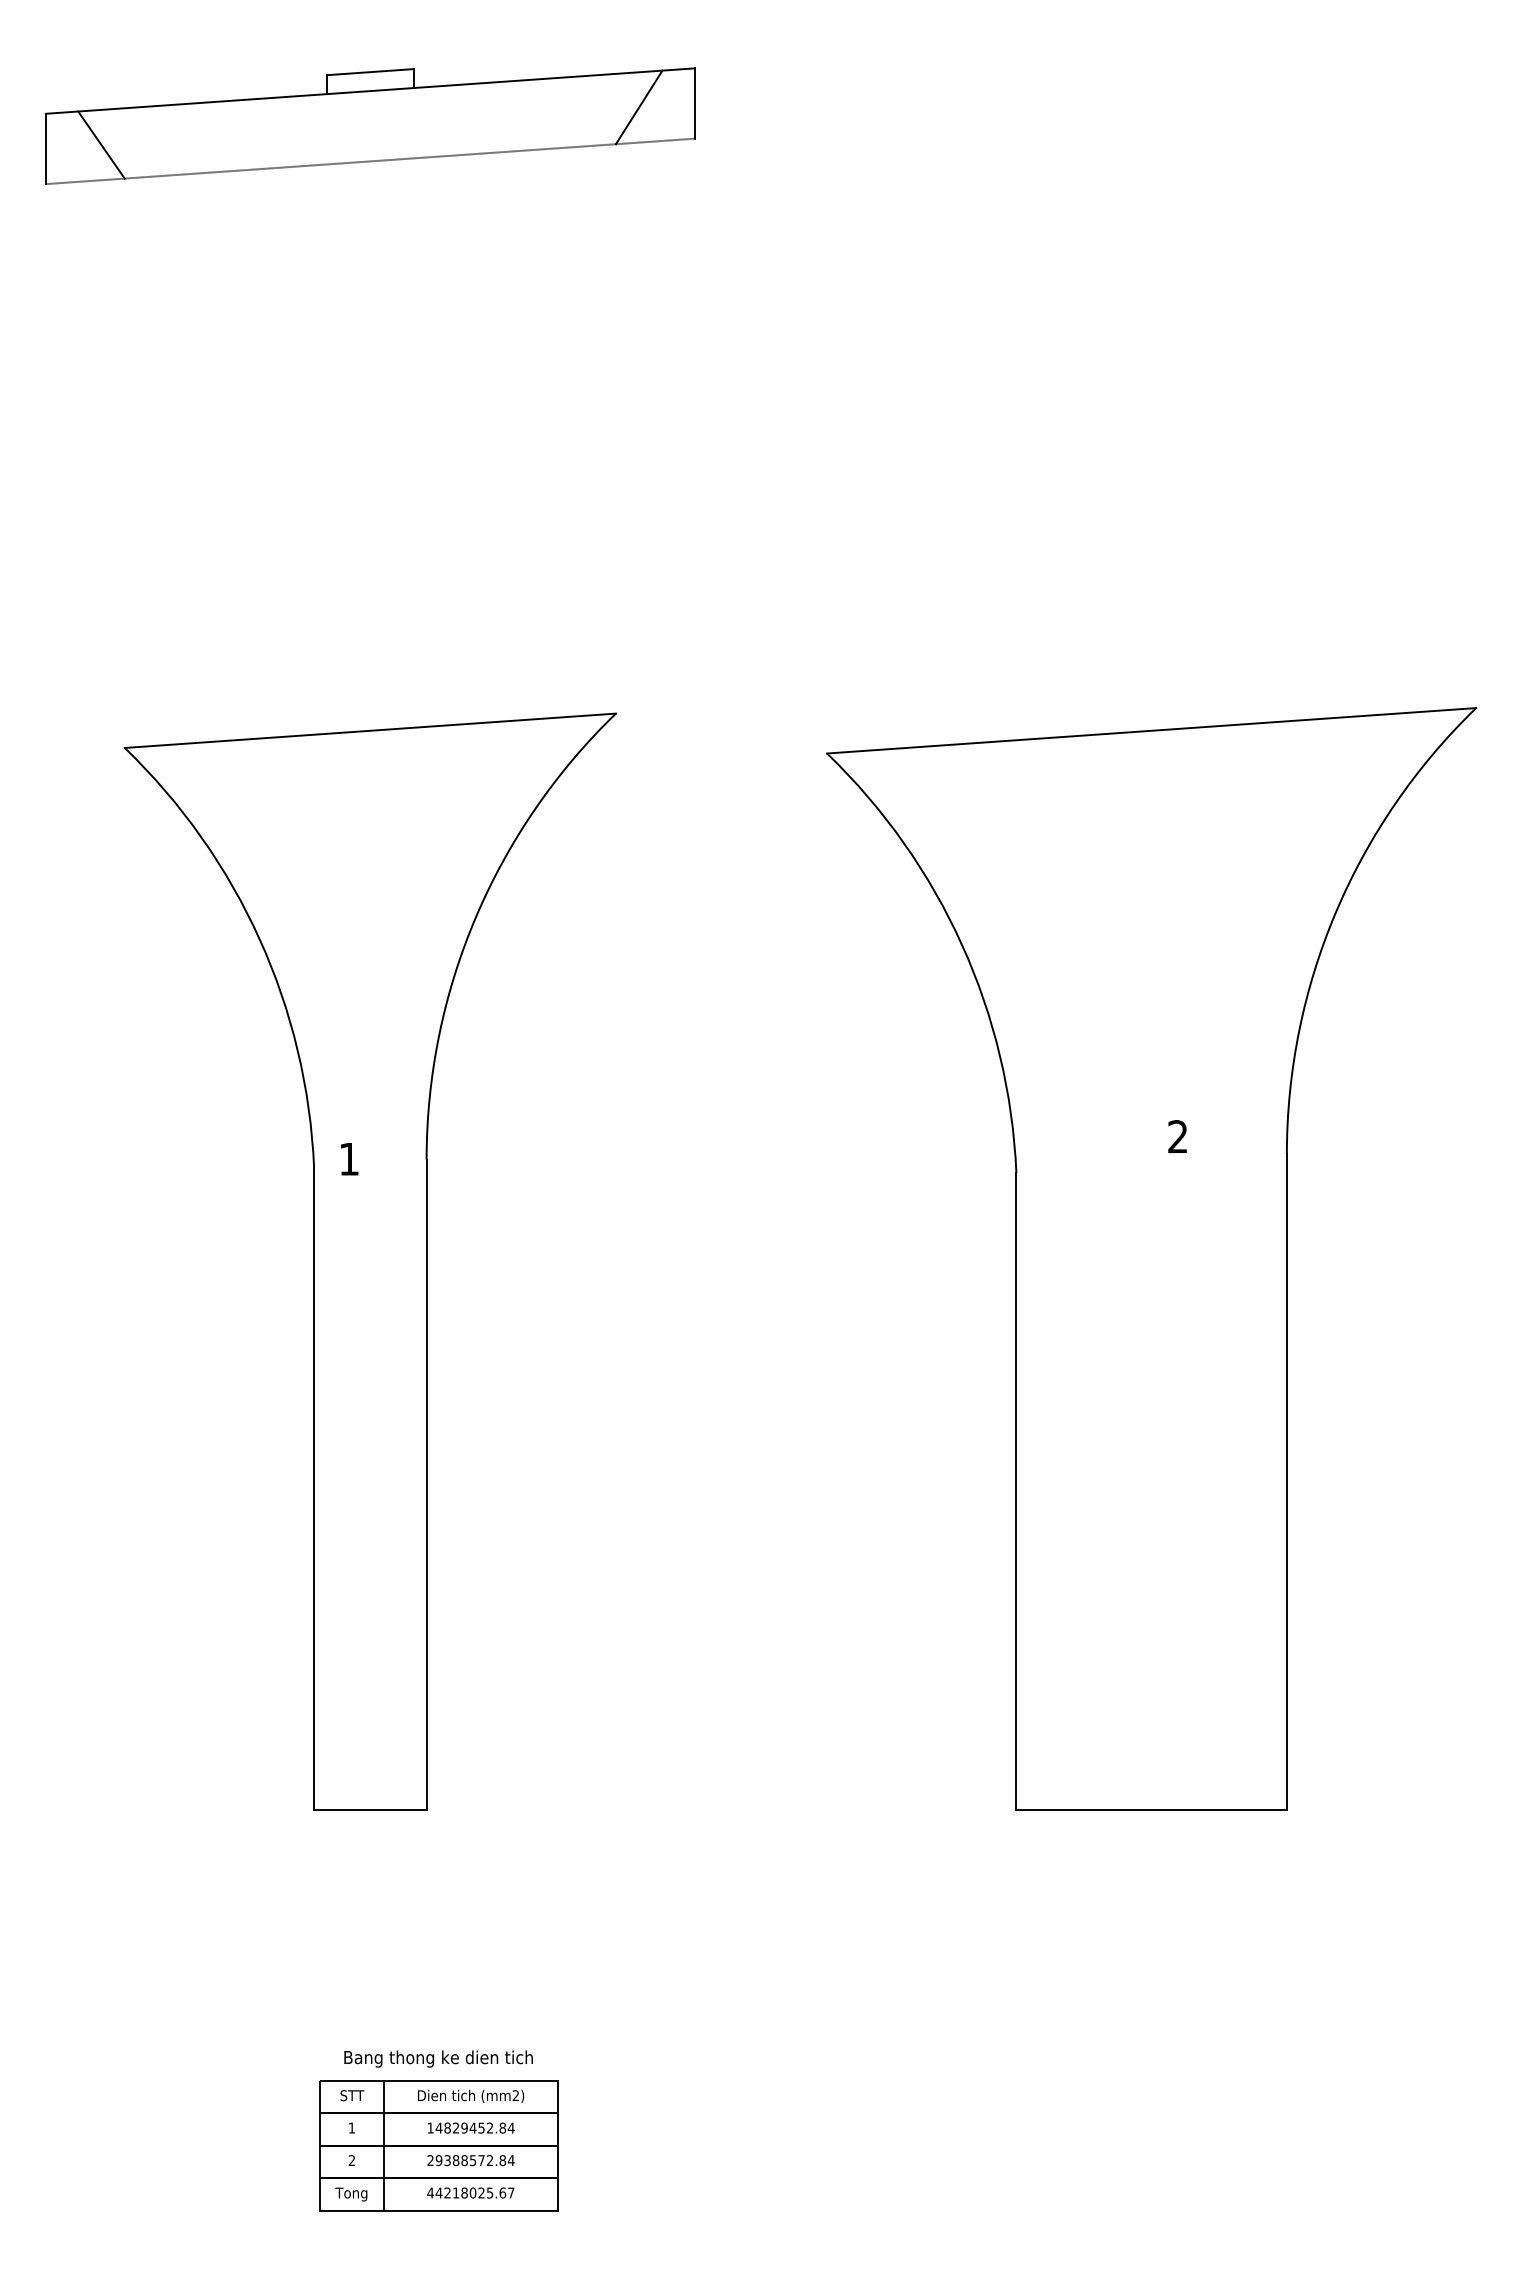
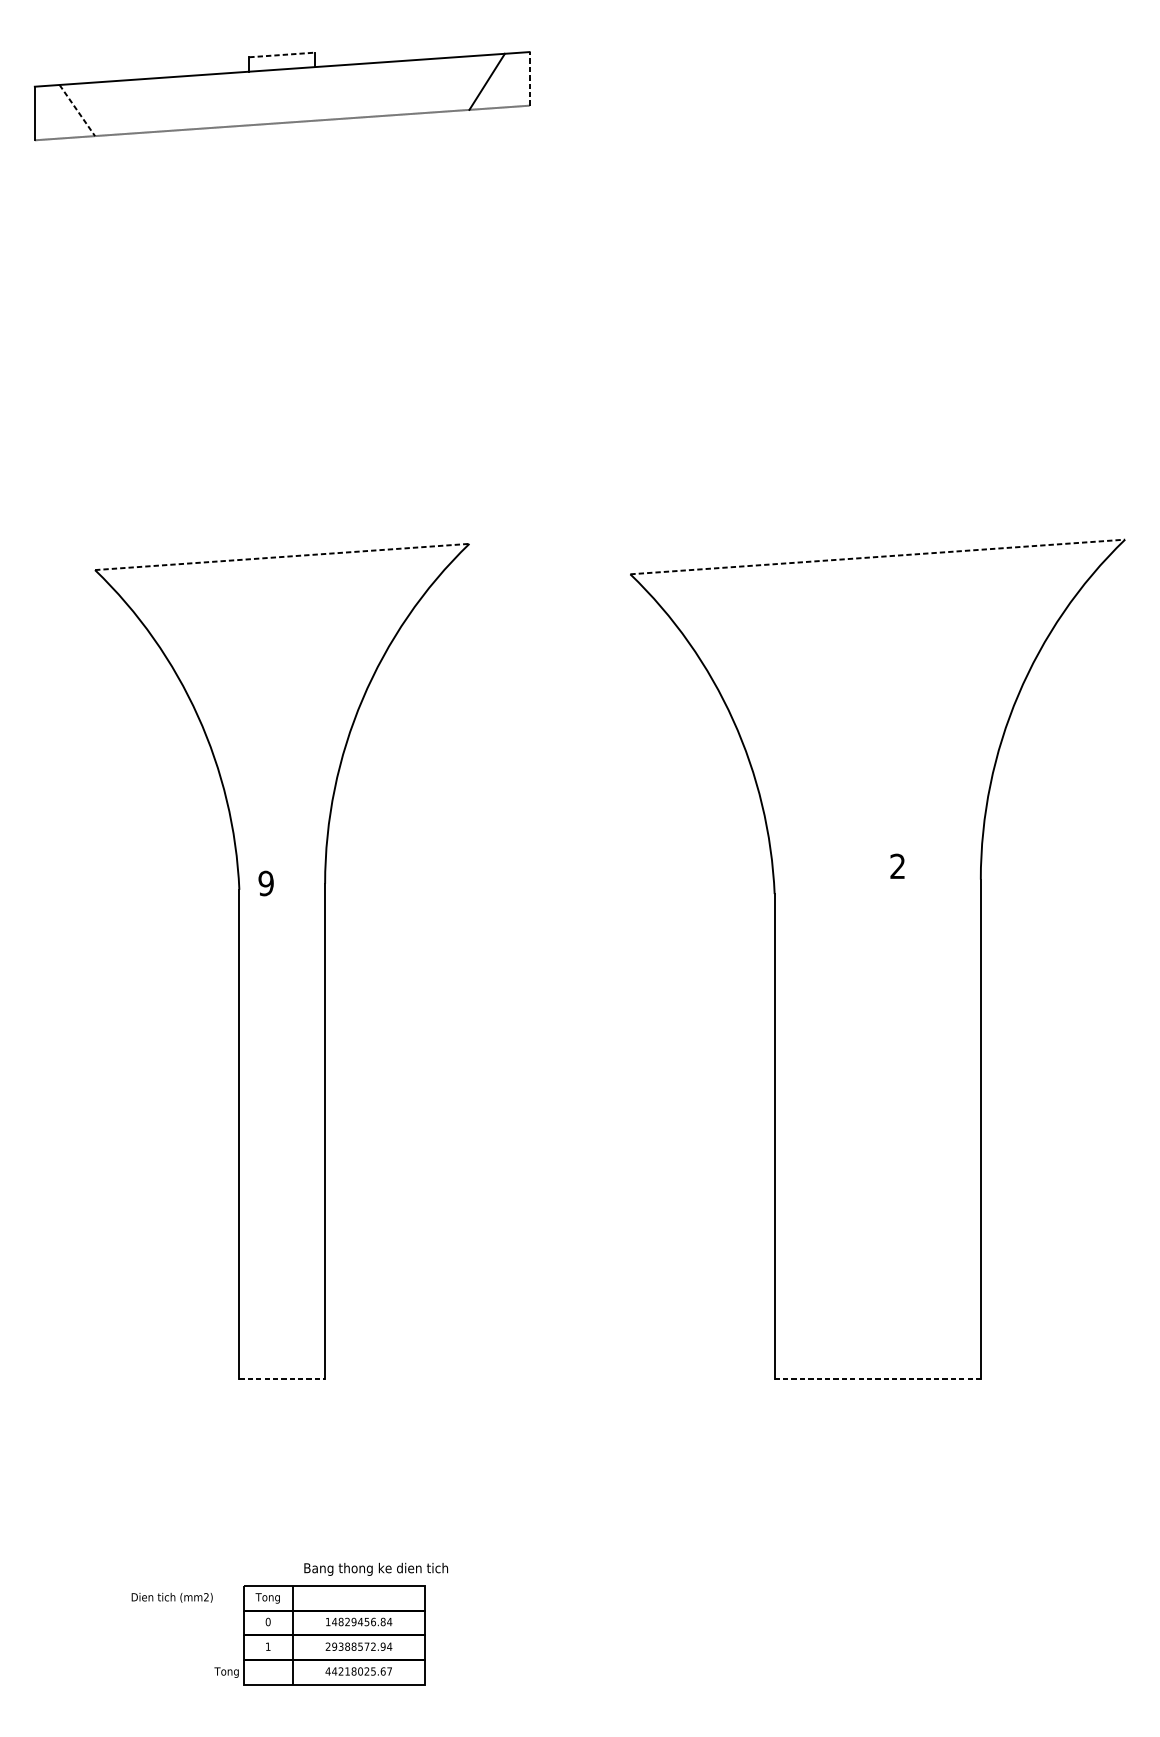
line: (370, 72) -> (282, 55), solid -> dashed
line: (694, 103) -> (529, 78), solid -> dashed
line: (101, 145) -> (77, 110), solid -> dashed
line: (370, 730) -> (282, 556), solid -> dashed
line: (1152, 730) -> (878, 556), solid -> dashed
text: (349, 1158) -> (266, 882), 1 -> 9
line: (370, 1809) -> (282, 1379), solid -> dashed
line: (1152, 1809) -> (878, 1379), solid -> dashed
text: (438, 2058) -> (376, 1568), moved
text: (471, 2095) -> (172, 1597), moved
text: (351, 2097) -> (267, 1598), STT -> Tong
text: (351, 2127) -> (267, 1621), 1 -> 0
text: (489, 2127) -> (373, 1621), 14829452.84 -> 14829456.84
text: (351, 2160) -> (267, 1646), 2 -> 1
text: (502, 2160) -> (382, 1646), 29388572.84 -> 29388572.94
text: (351, 2194) -> (226, 1672), moved

